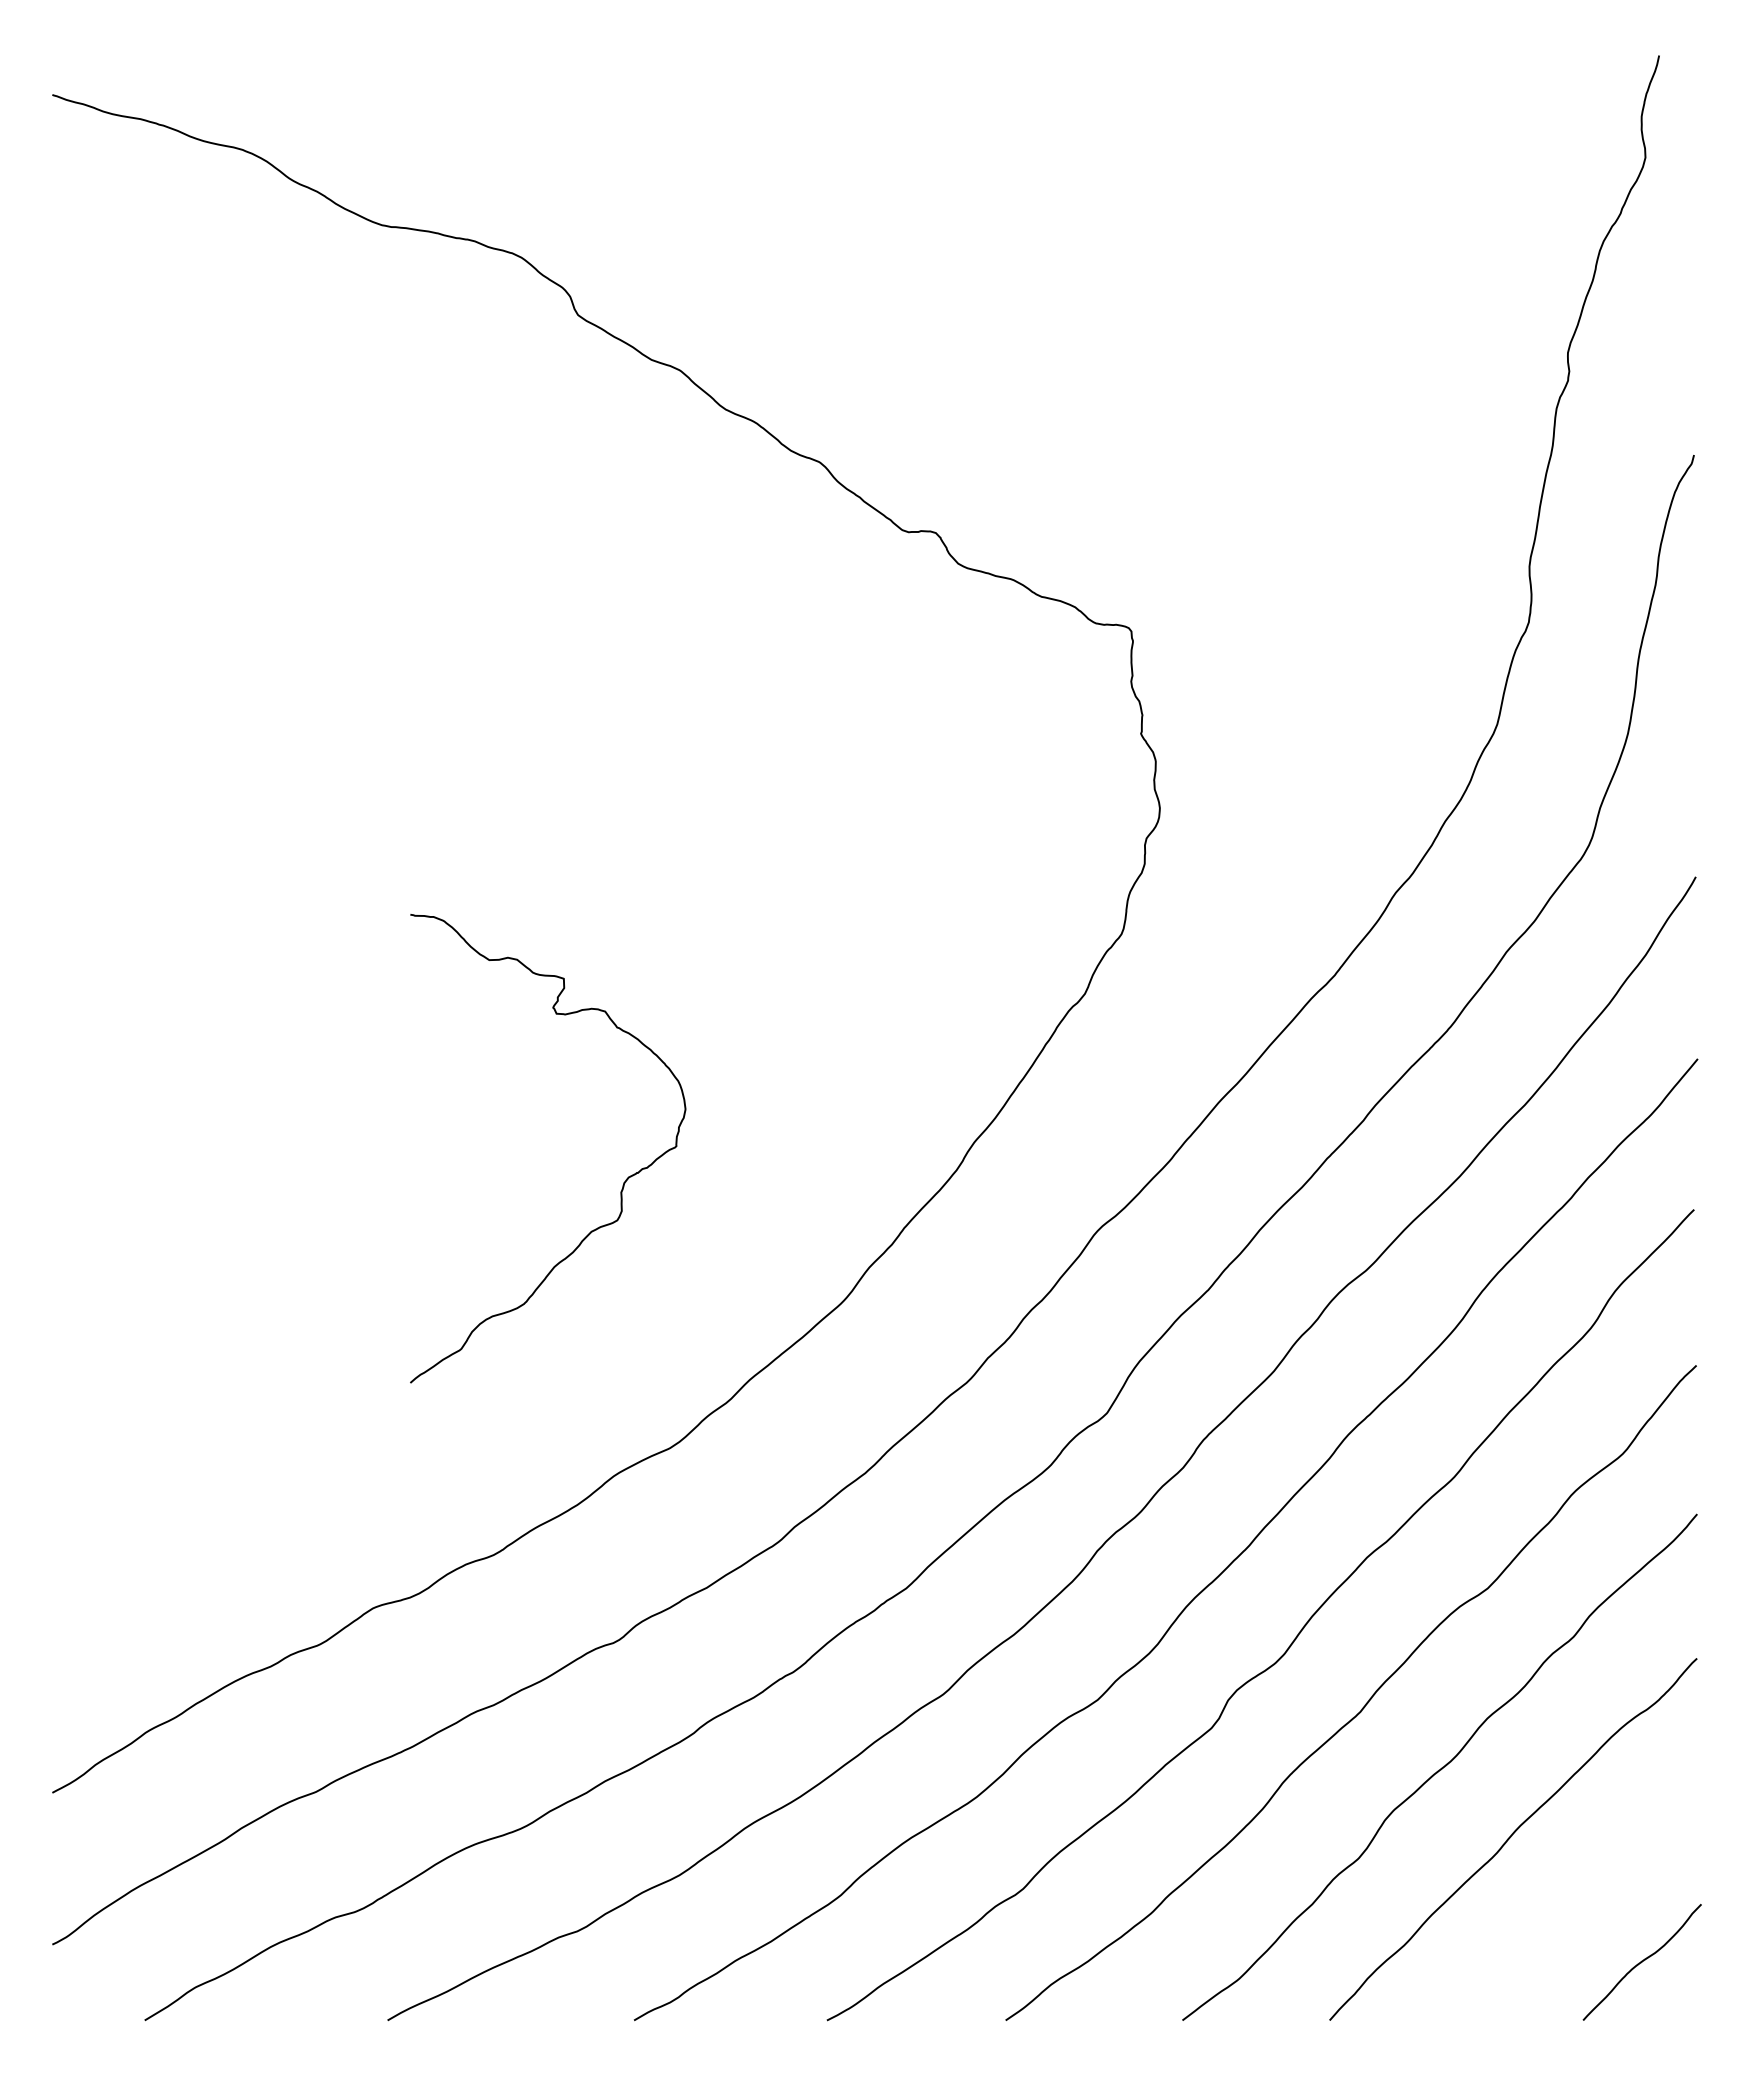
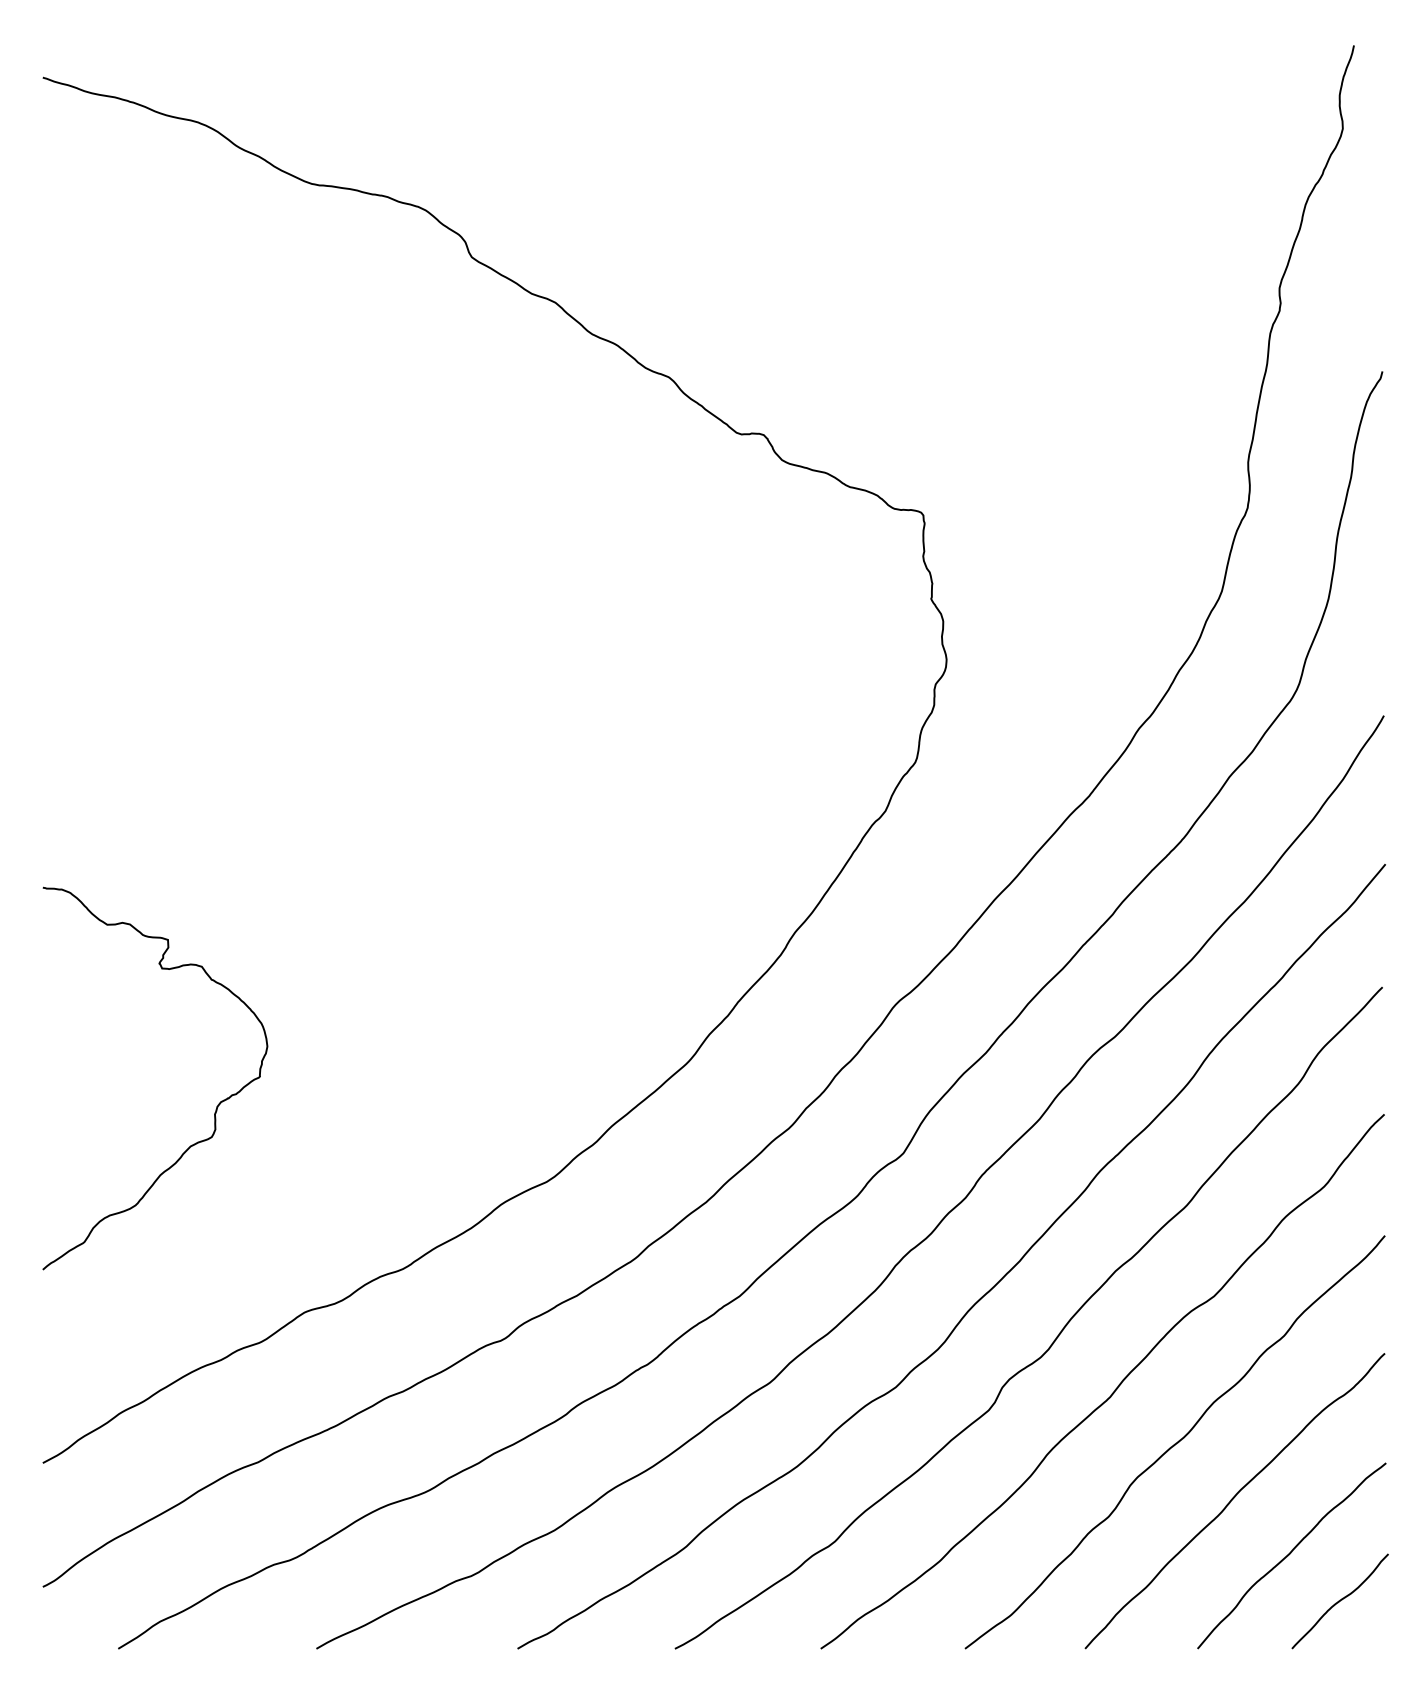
curve: (623, 1182) -> (216, 1106), moved
curve: (1581, 1904) -> (1290, 1554), added

